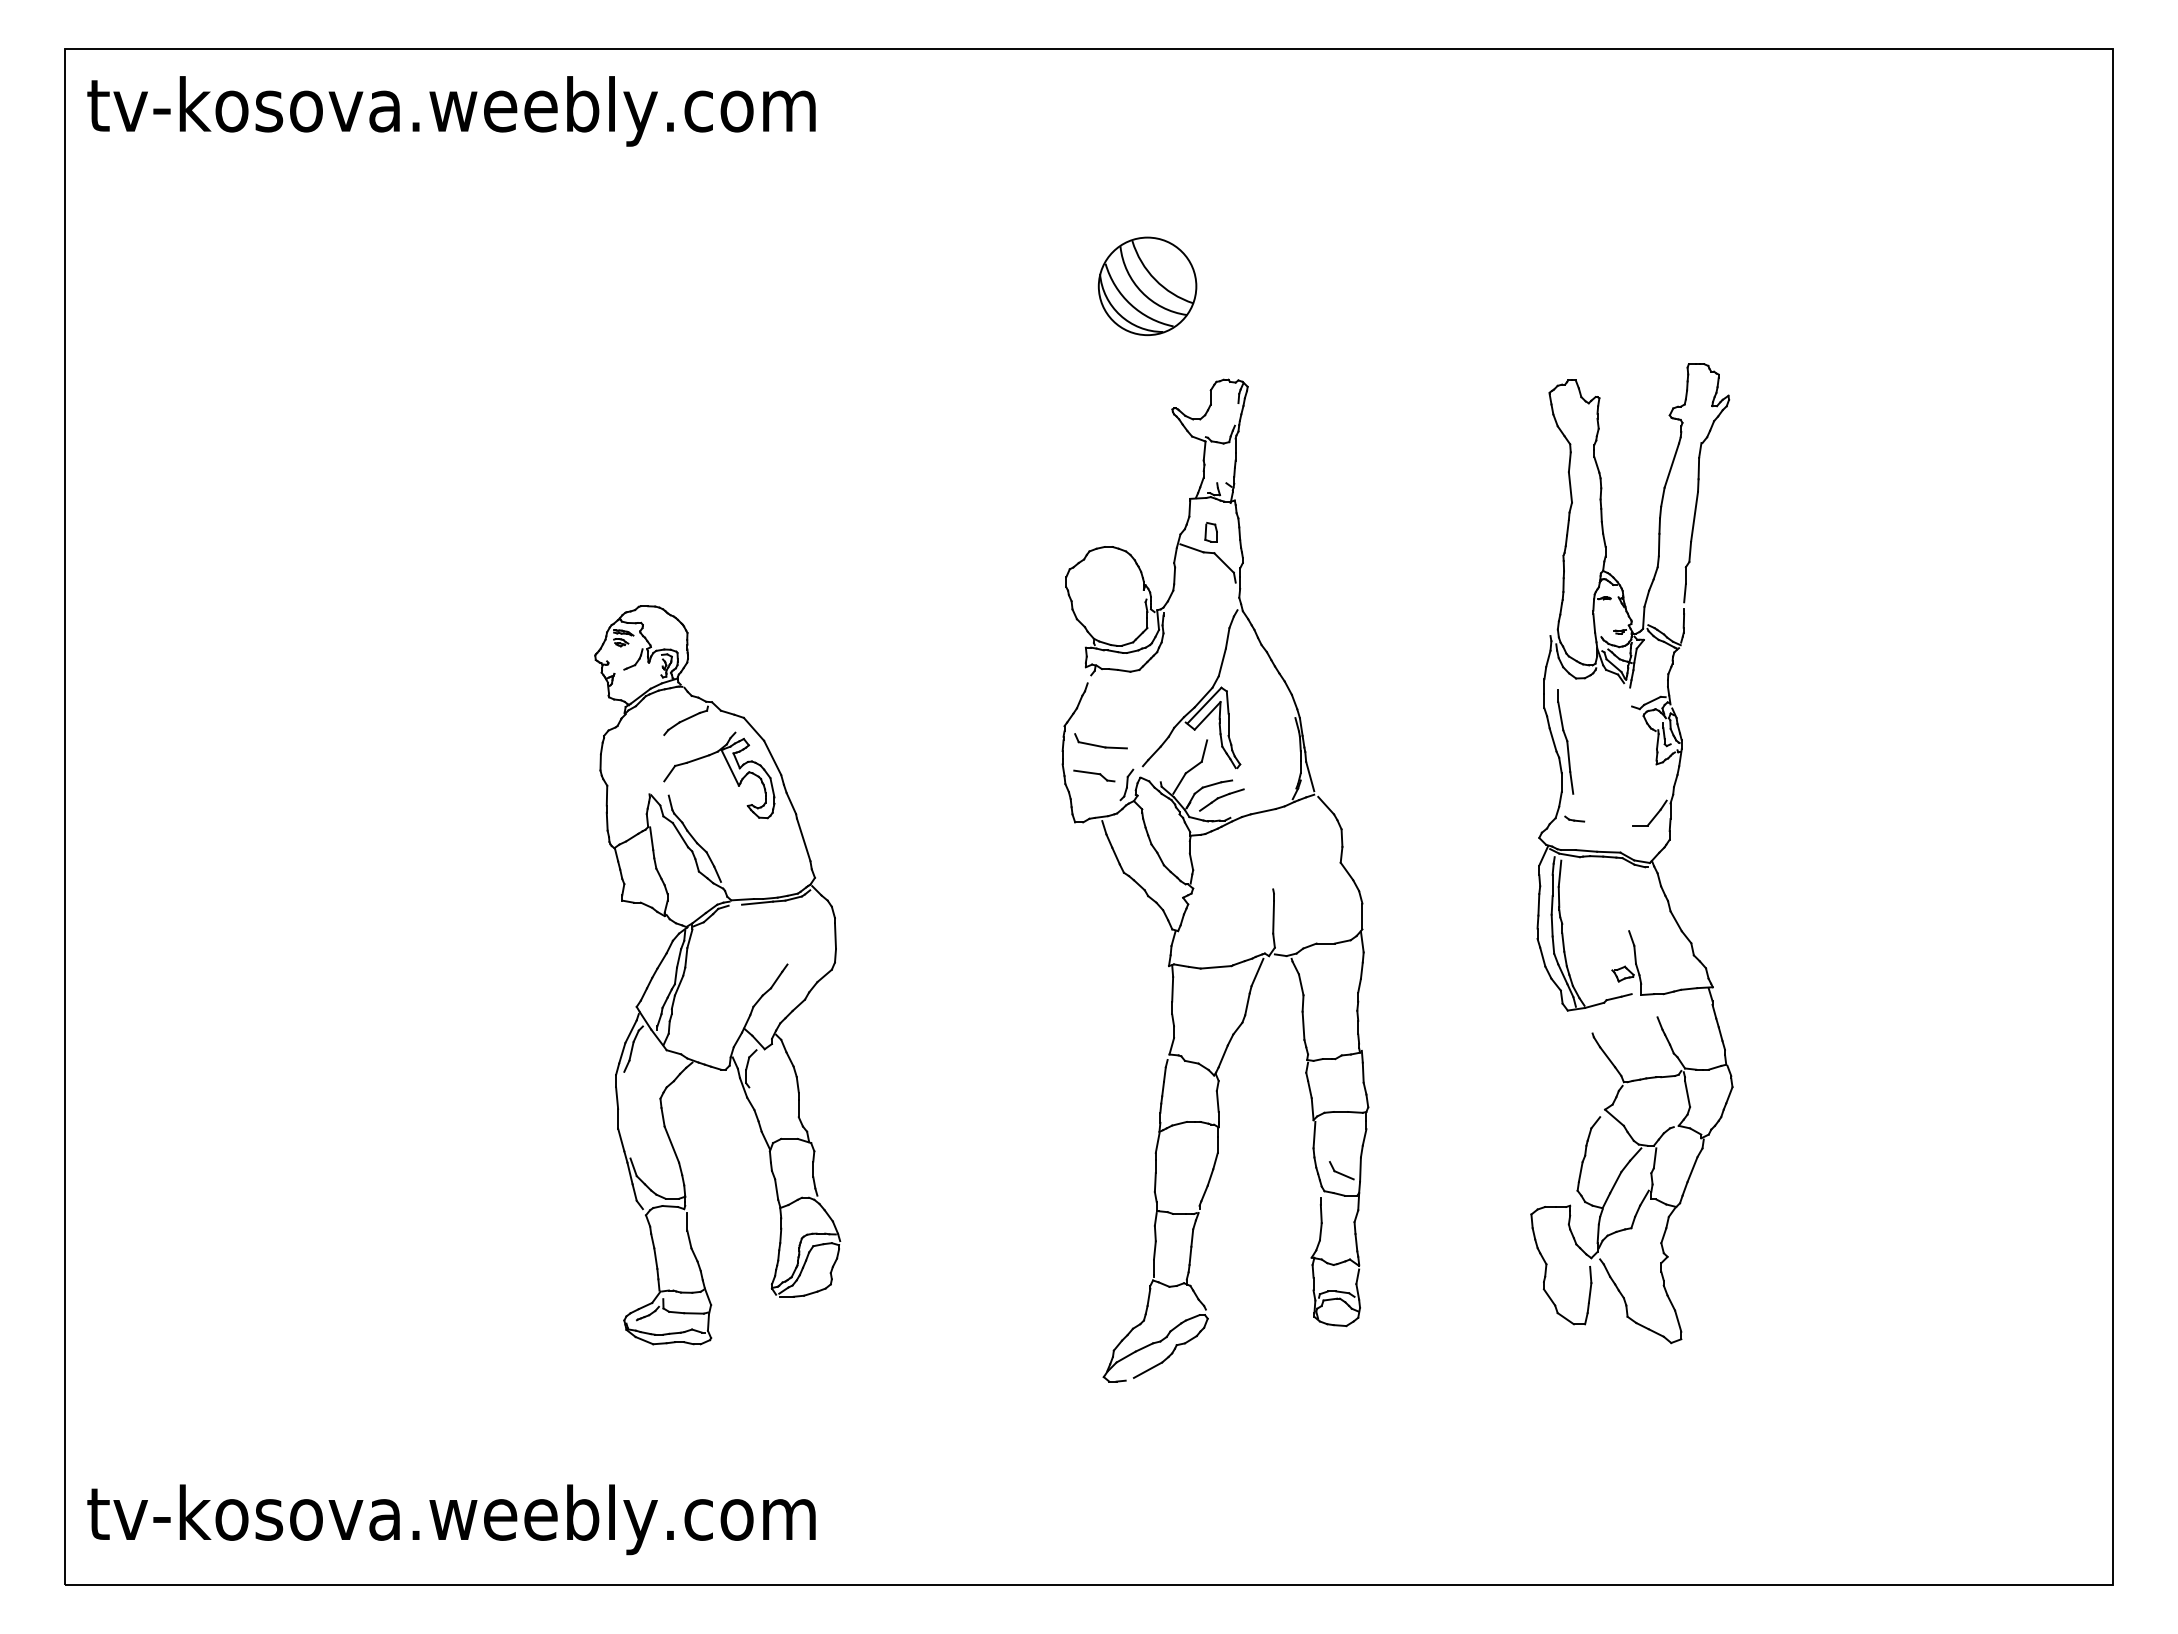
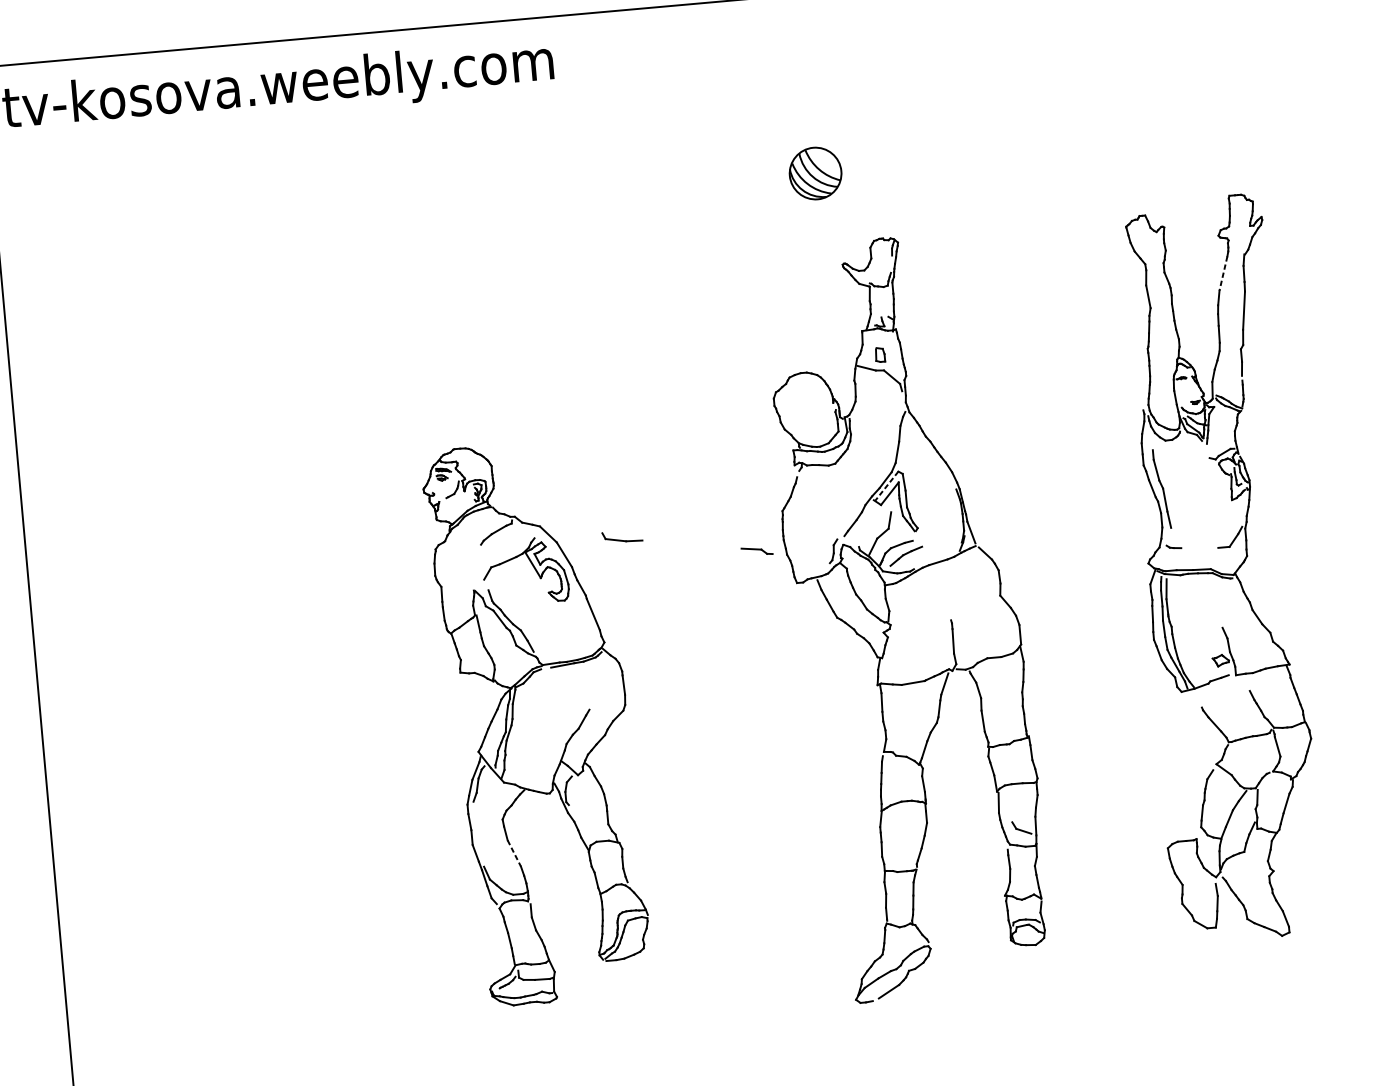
part: (1147, 286) -> (815, 173), size x0.7
line: (1671, 466) -> (1223, 274), solid -> dashed
line: (1204, 705) -> (886, 486), solid -> dashed
part: (1100, 741) -> (622, 537), moved
part: (1094, 775) -> (757, 550), moved
line: (672, 1145) -> (514, 854), solid -> dashed

